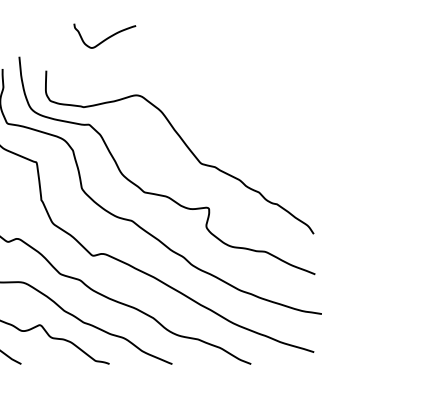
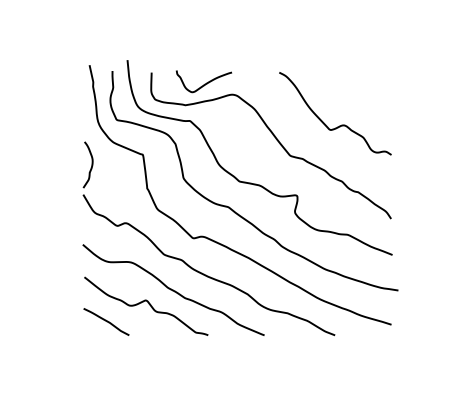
curve: (105, 38) -> (204, 83), moved
curve: (258, 128) -> (341, 124), added

